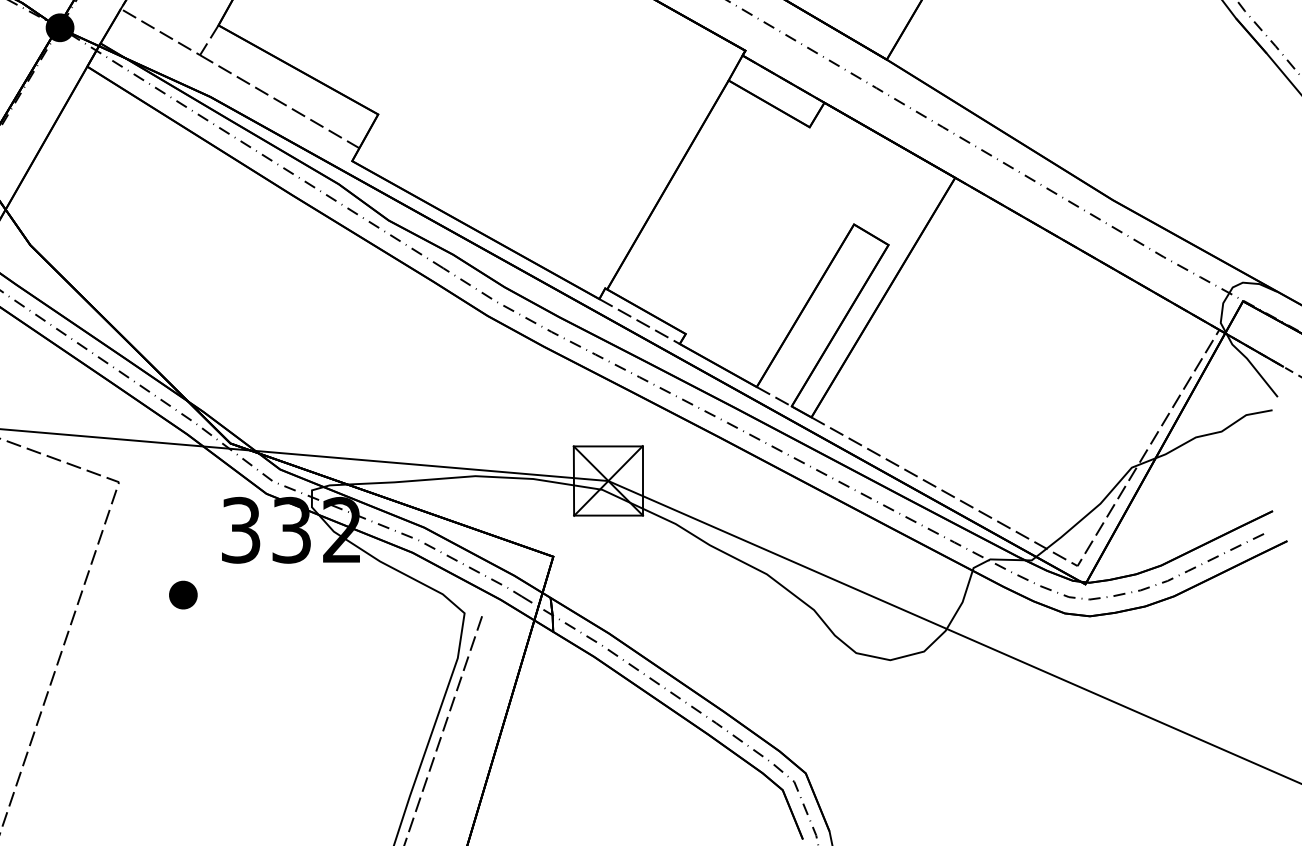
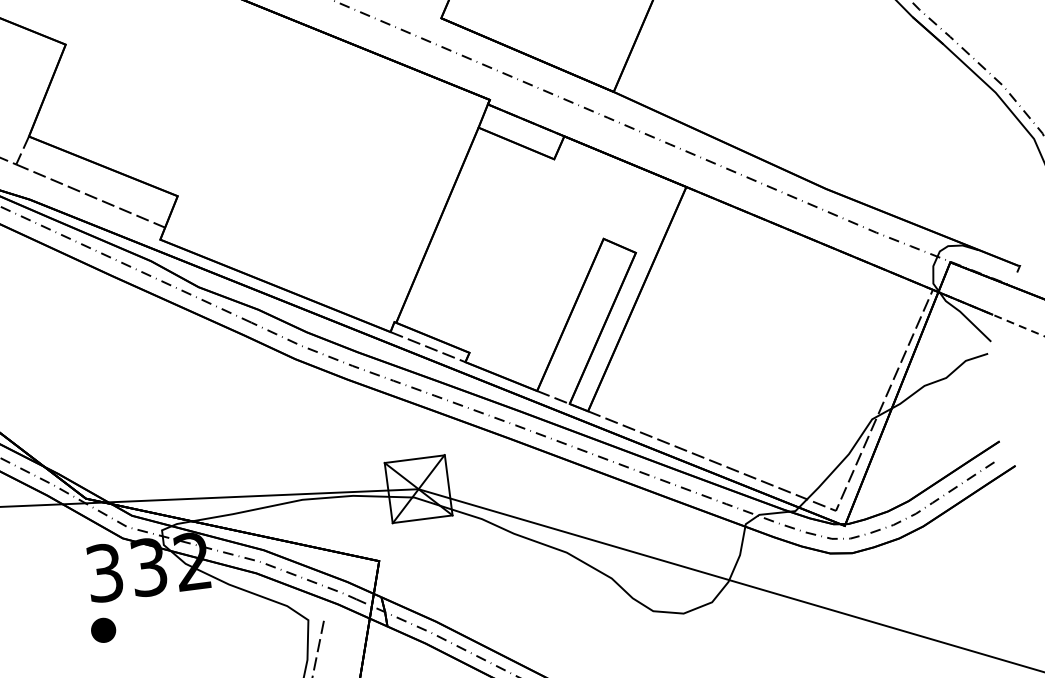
part: (183, 594) -> (103, 629), moved

